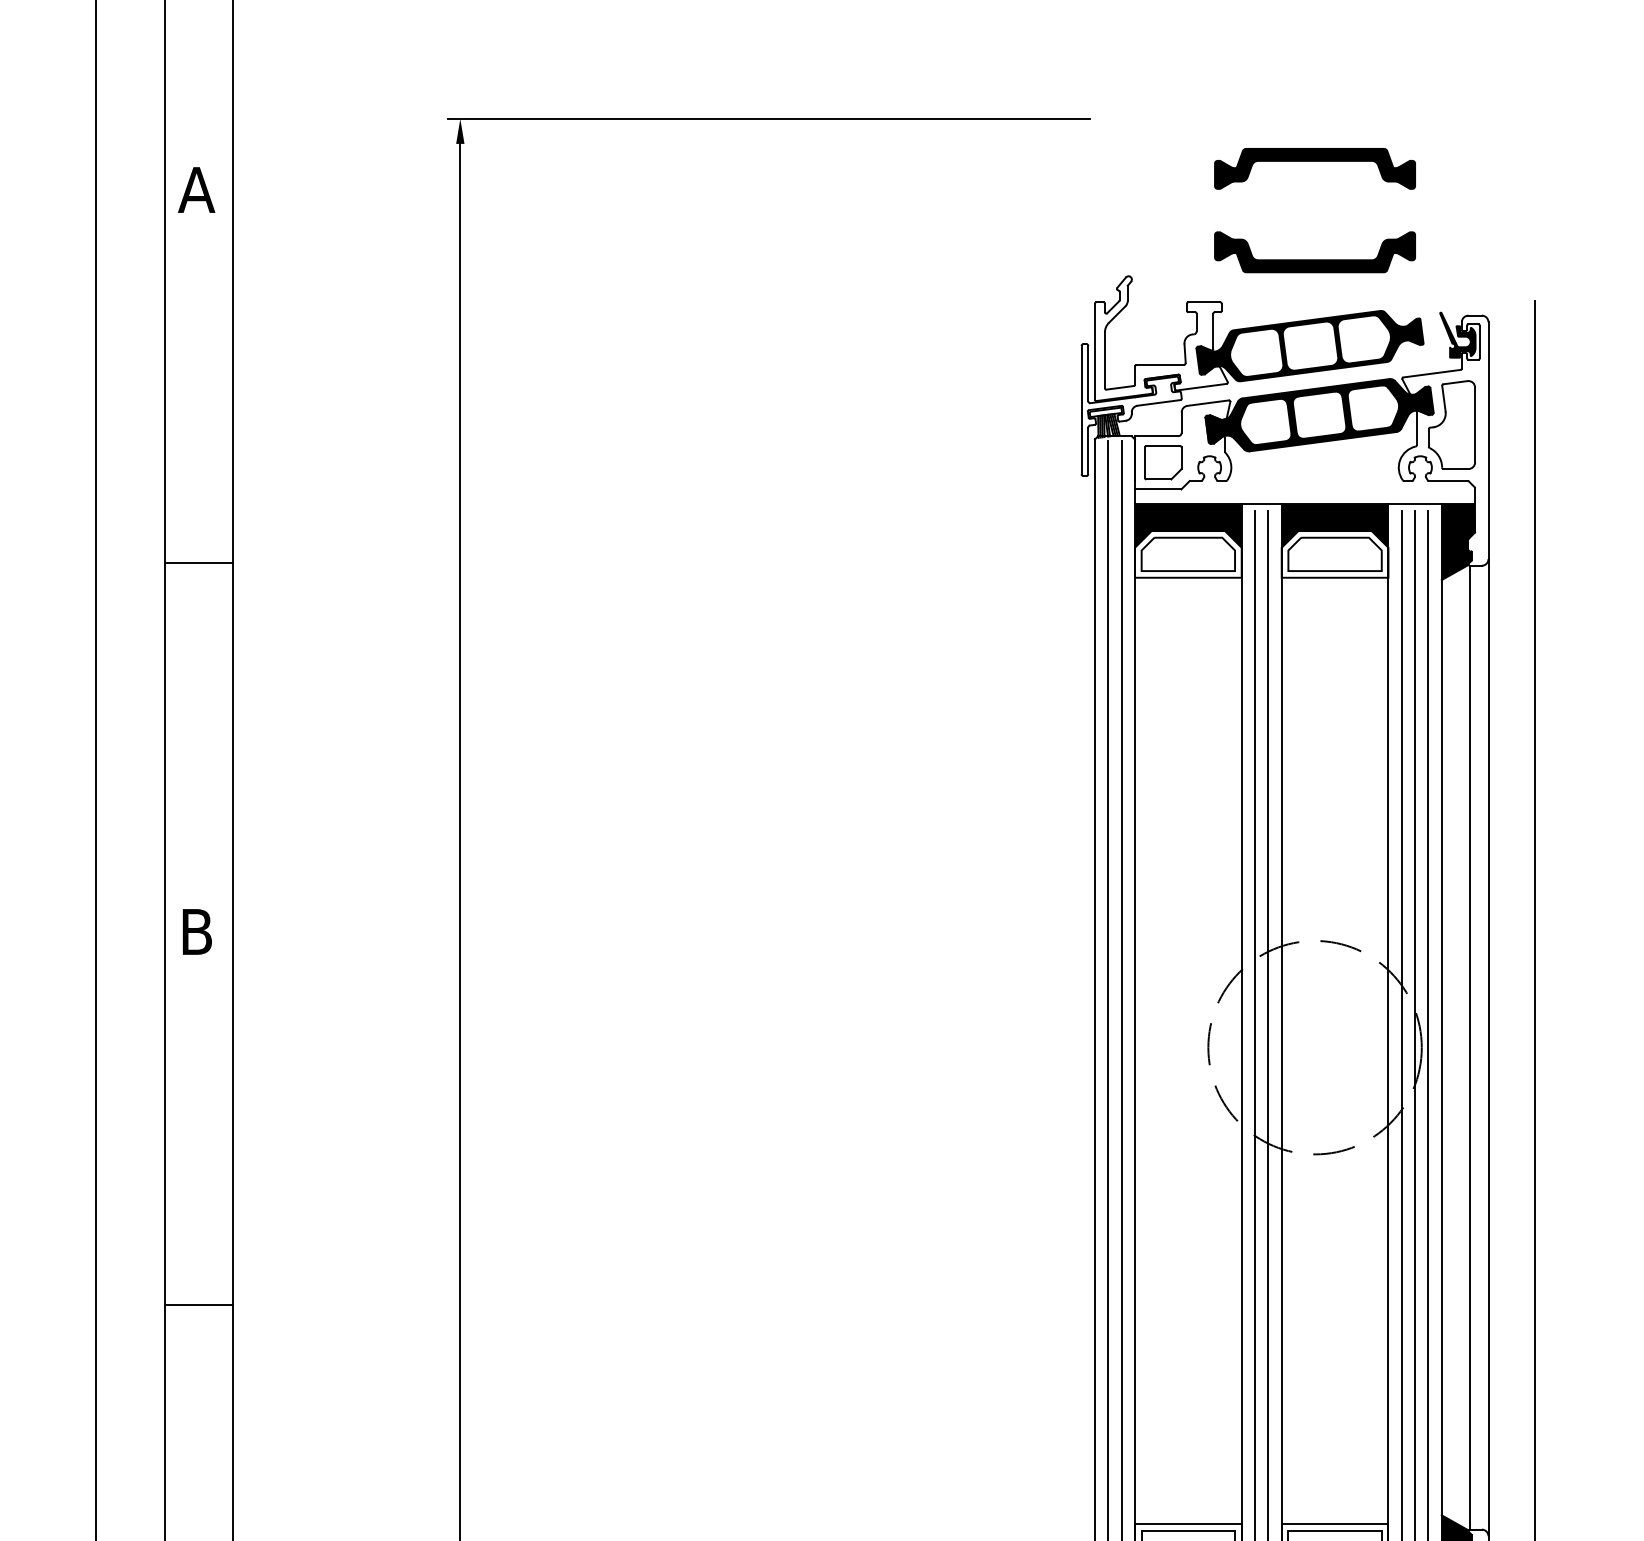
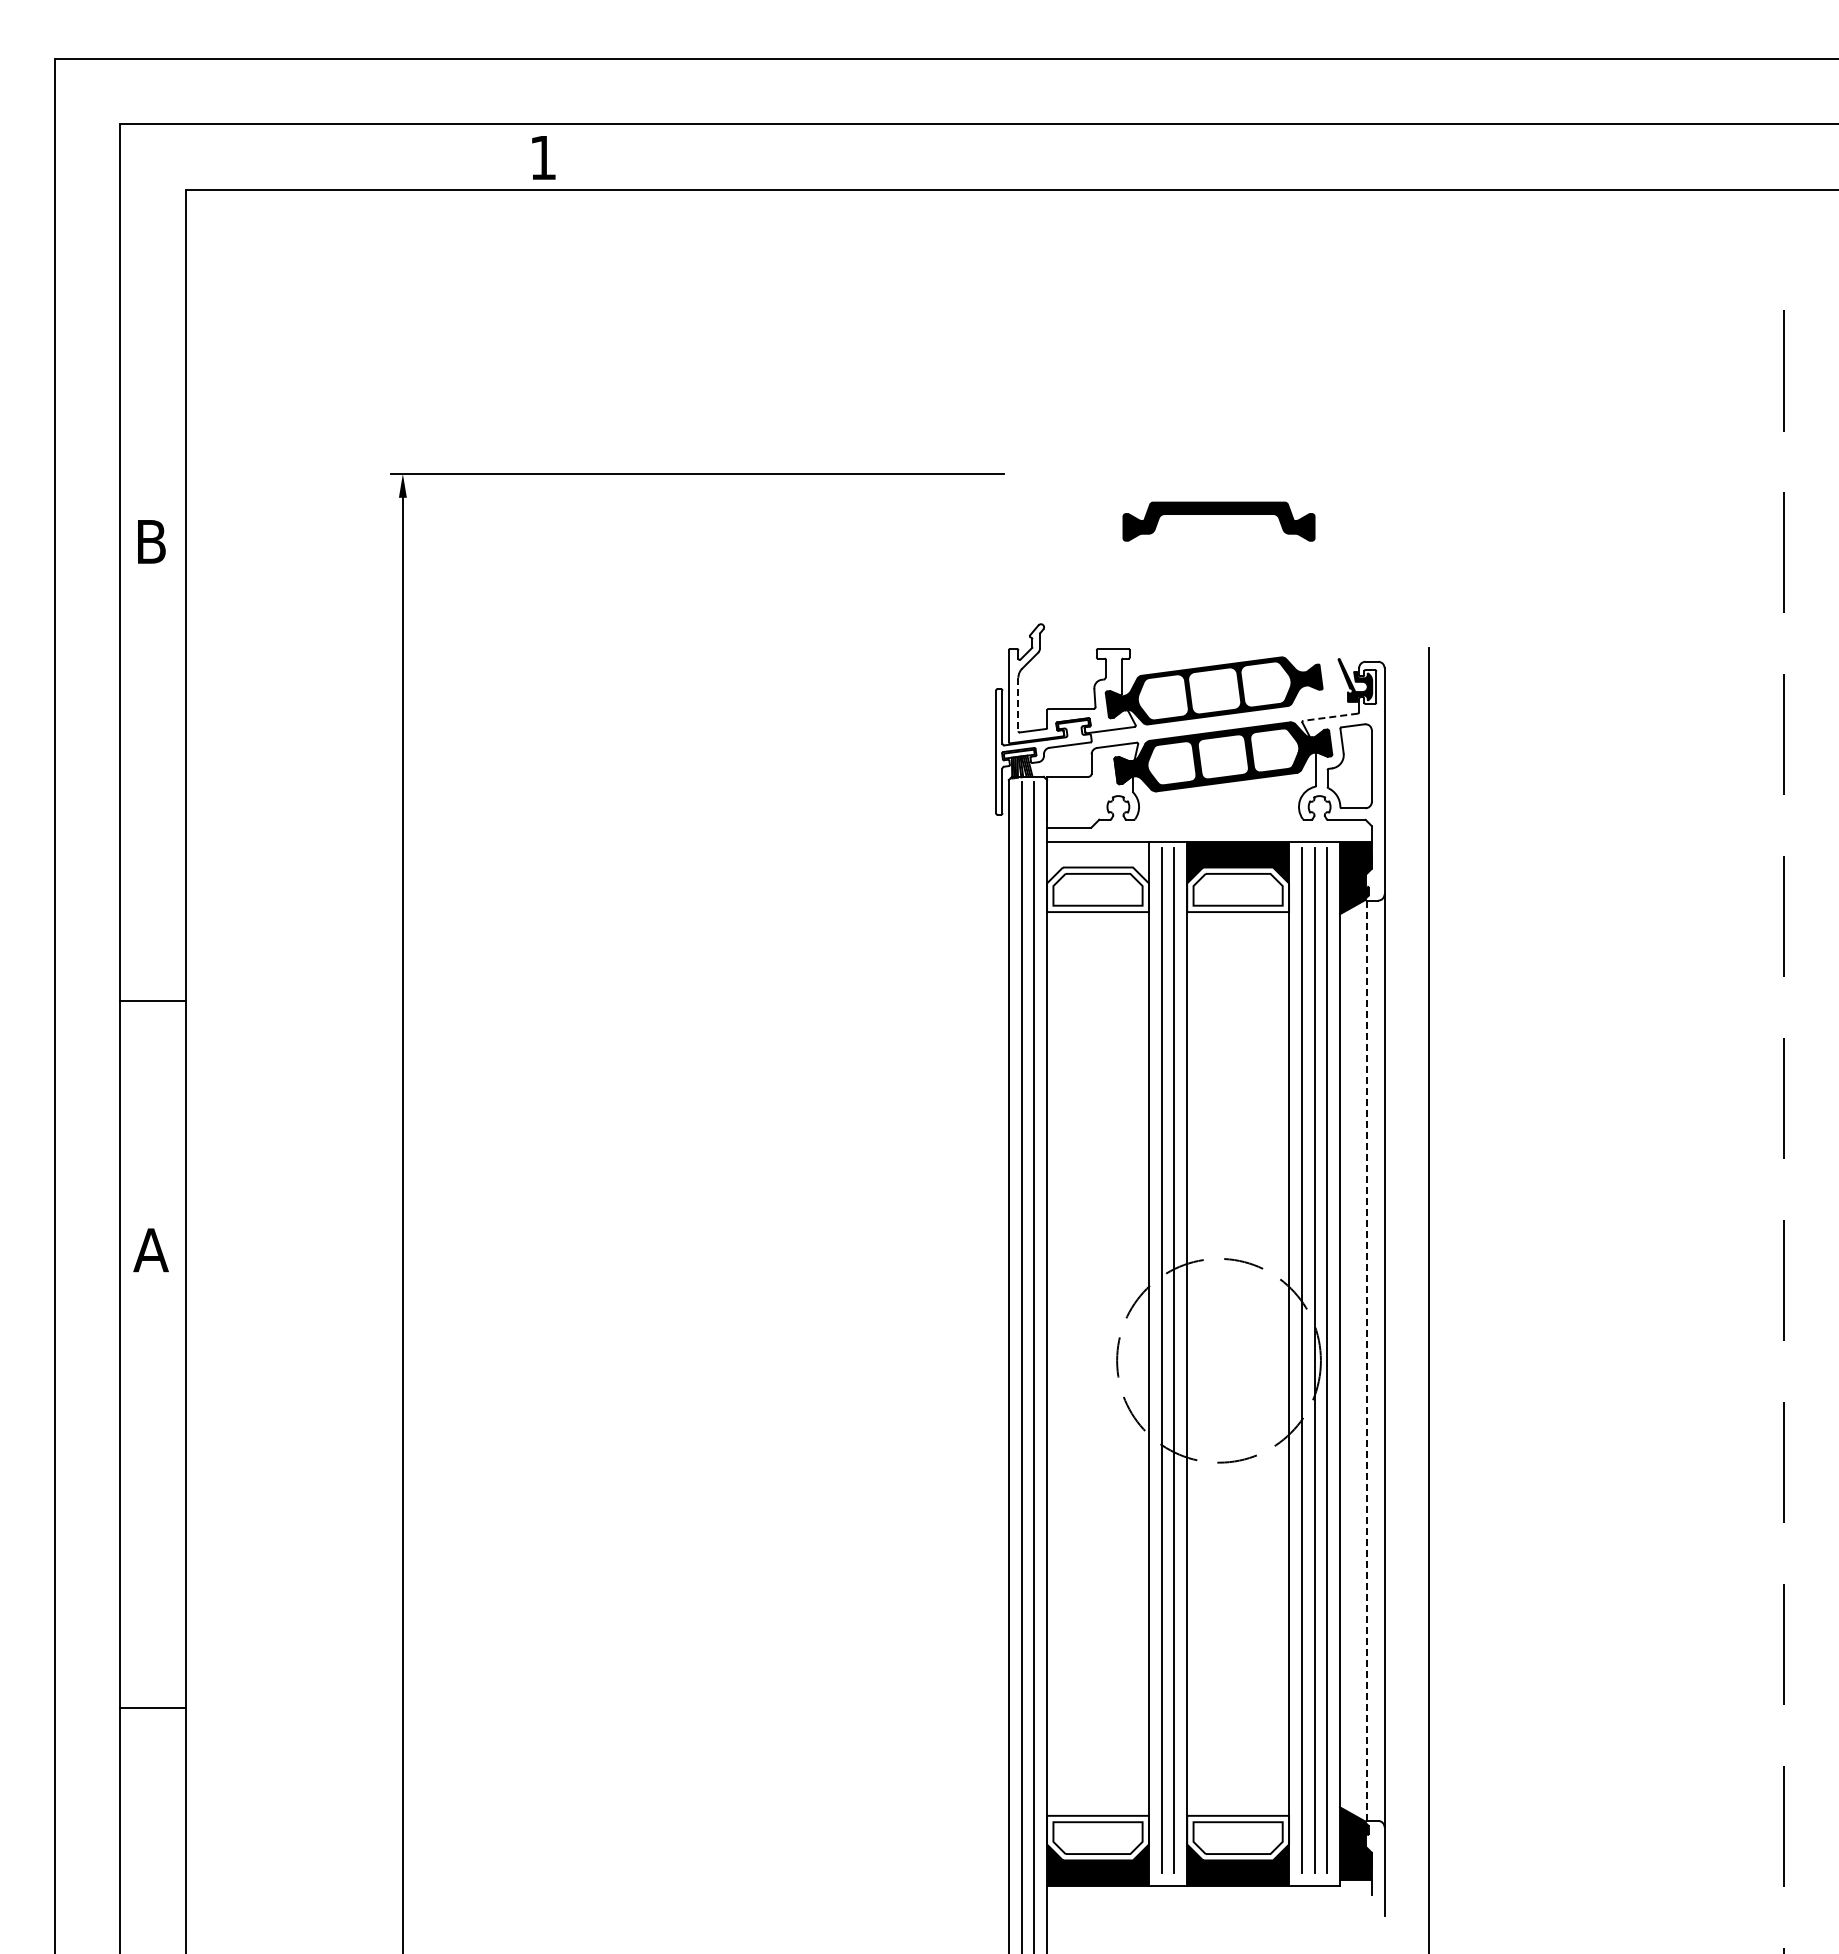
text: (196, 189) -> (150, 541), A -> B
part: (1314, 259) -> (1218, 608), removed
line: (1105, 360) -> (1018, 704), solid -> dashed
line: (1431, 373) -> (1330, 717), solid -> dashed
part: (1162, 462) -> (1073, 802), removed
fill: (1187, 525) -> (1097, 862), removed
line: (198, 563) -> (152, 1001), moved
text: (196, 932) -> (150, 1250), B -> A
line: (1469, 1048) -> (1366, 1361), solid -> dashed
line: (198, 1305) -> (152, 1708), moved

